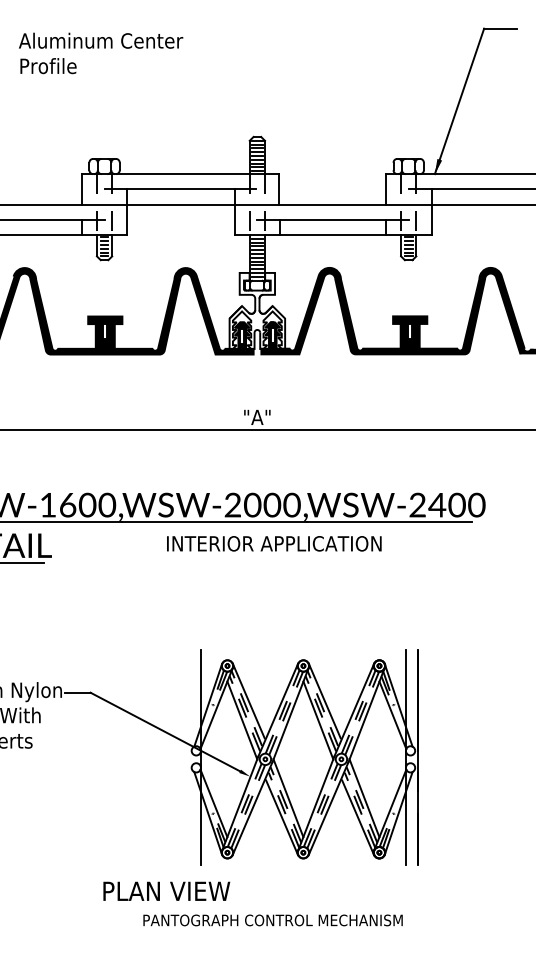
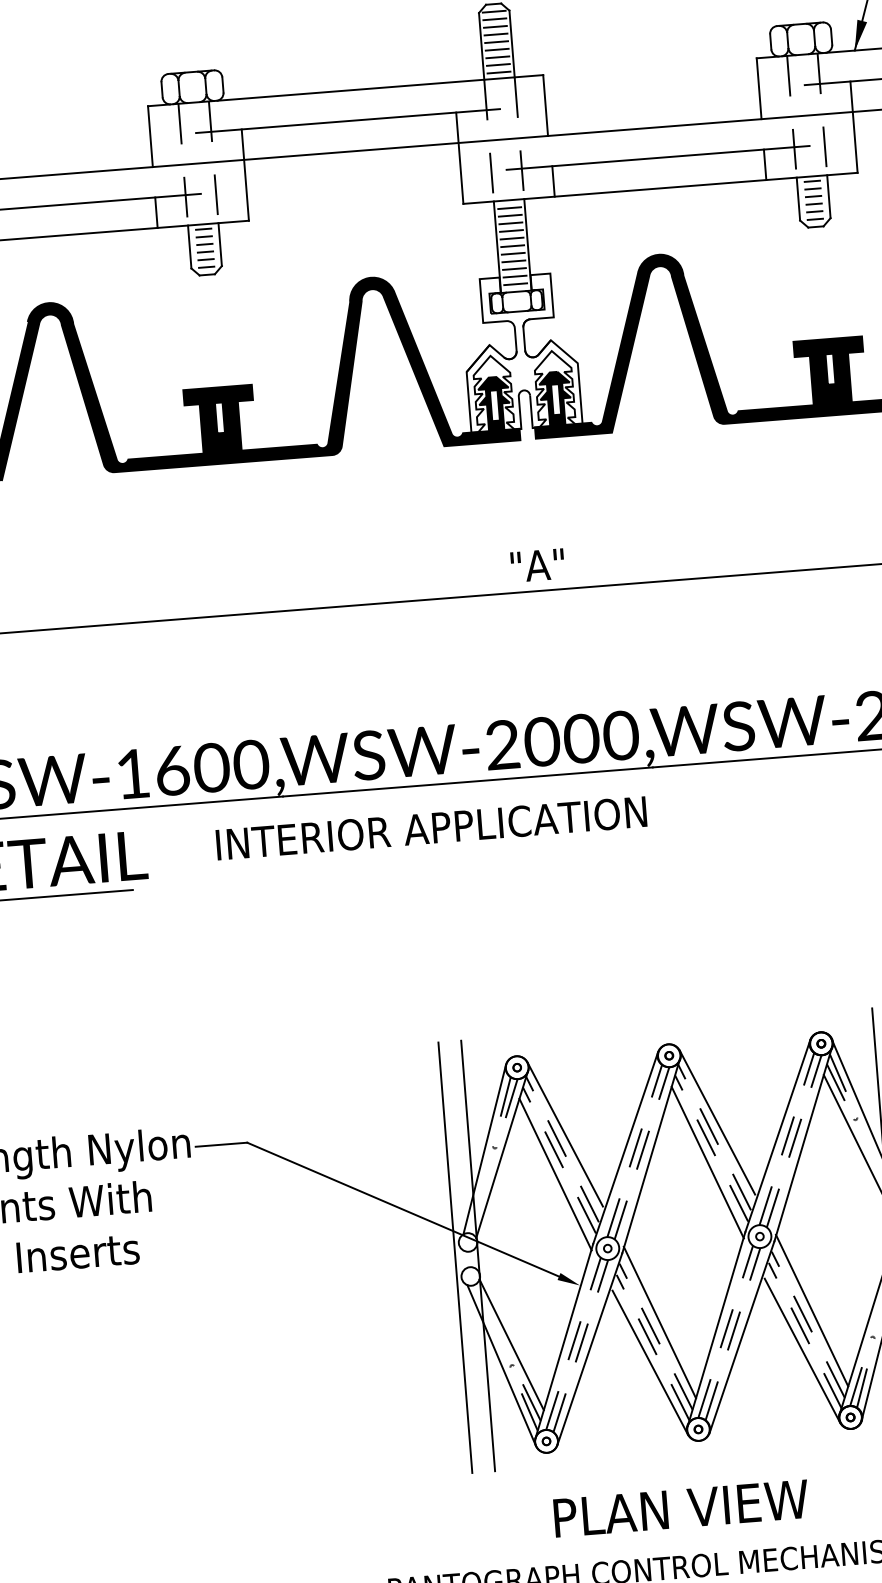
text: (274, 543) -> (431, 827), moved
line: (189, 757) -> (455, 1256), added
text: (166, 890) -> (680, 1506), moved

